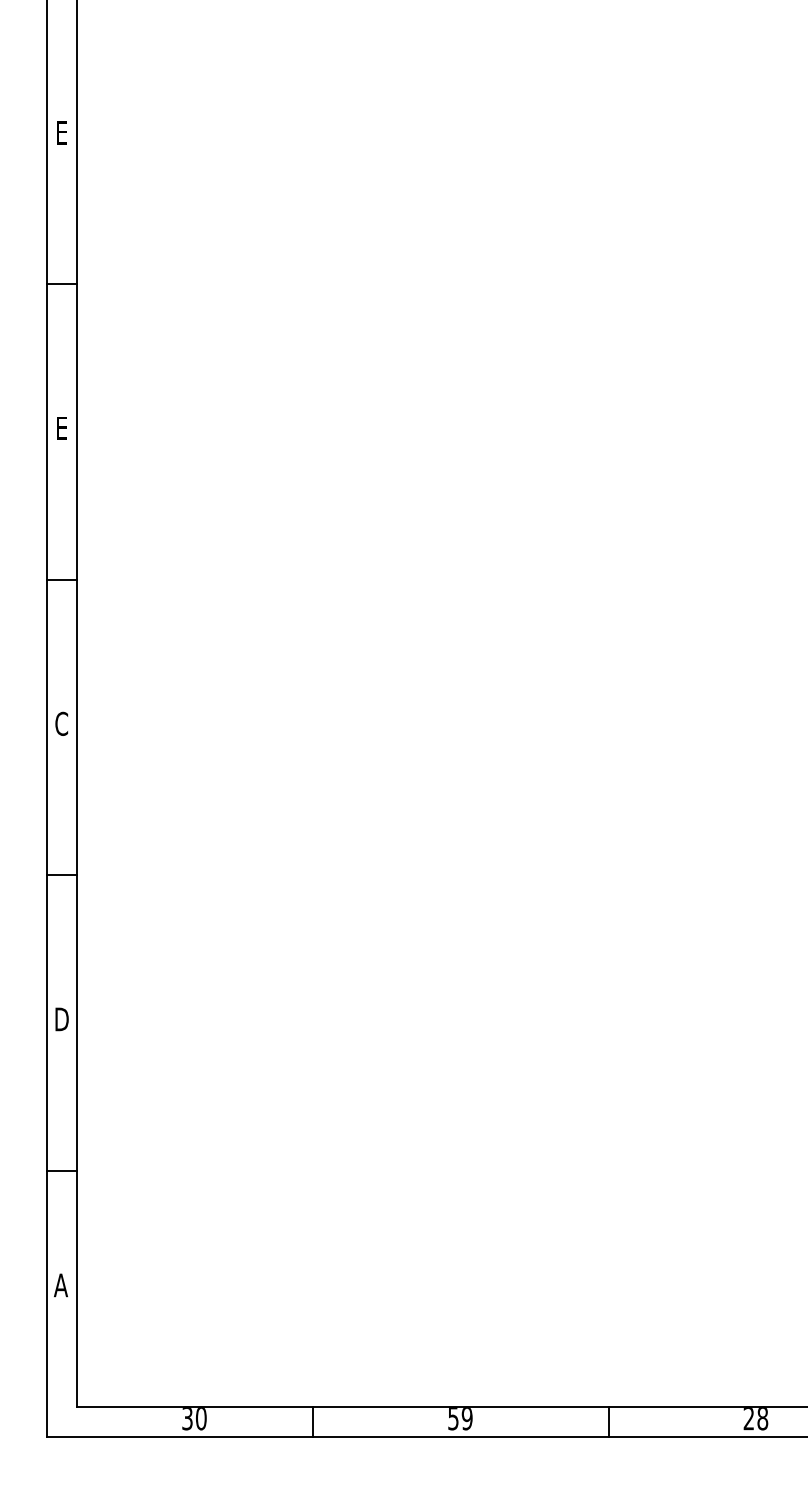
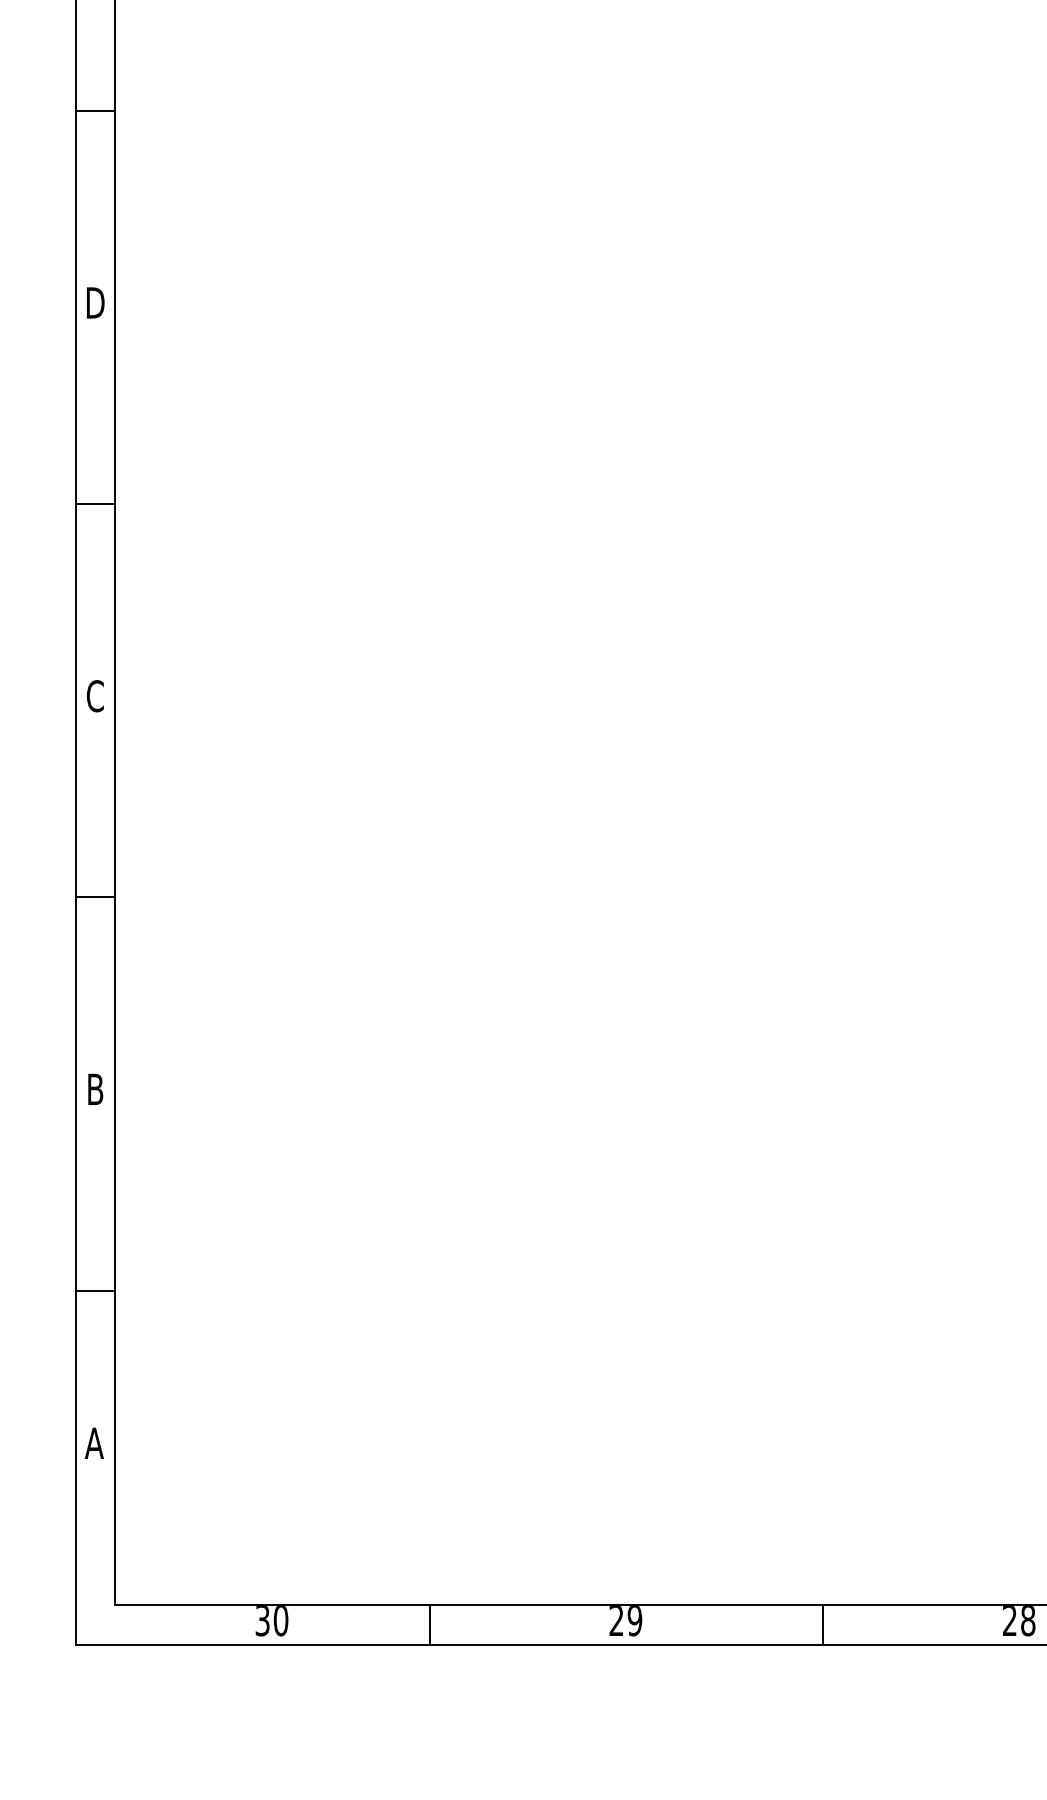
text: (61, 428) -> (95, 303), E -> D
text: (61, 1019) -> (95, 1089), D -> B
text: (453, 1419) -> (616, 1621), 59 -> 29

